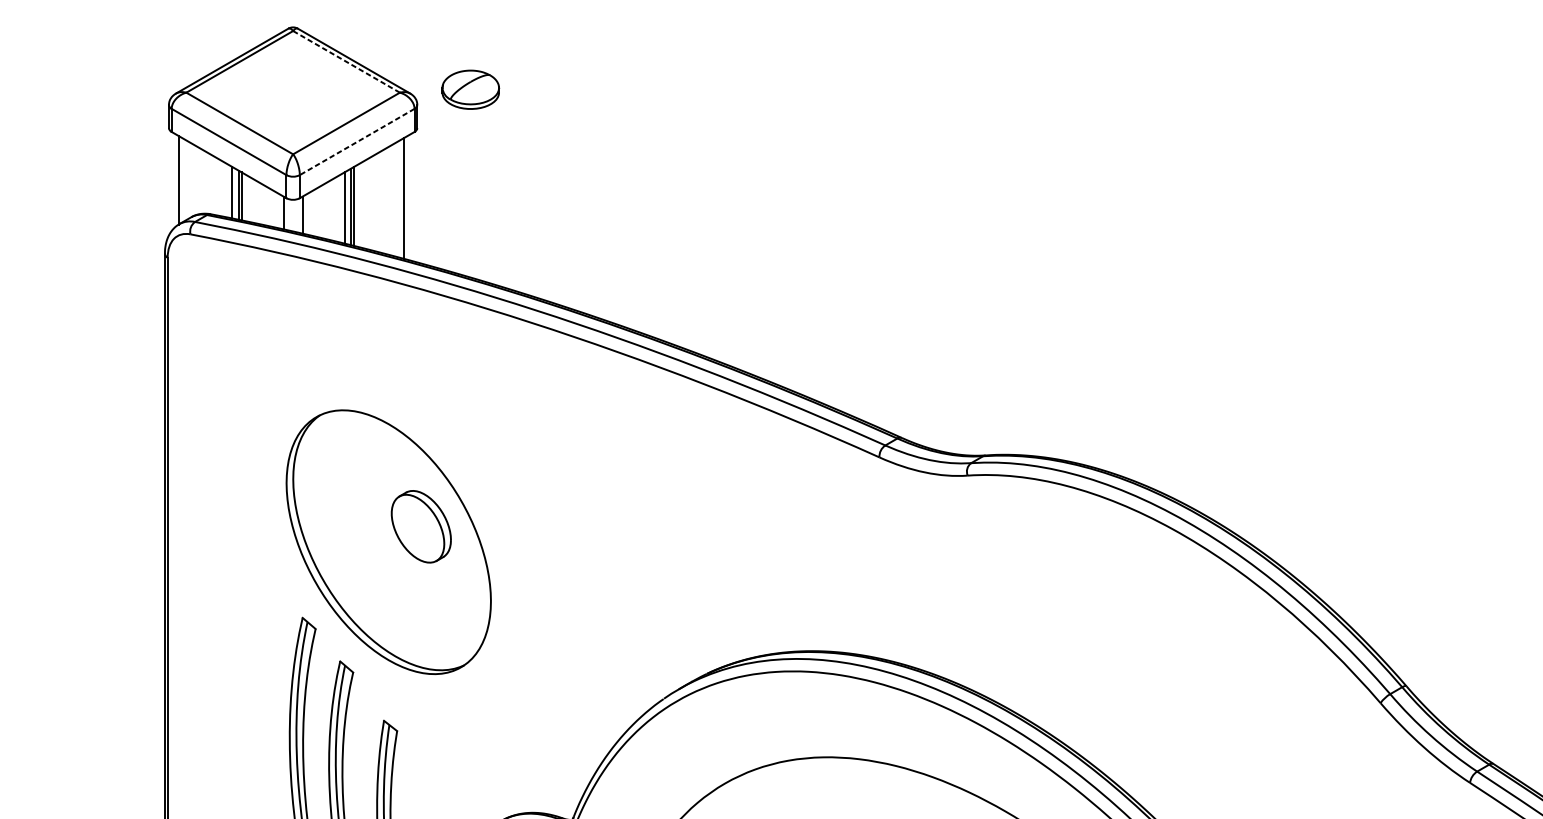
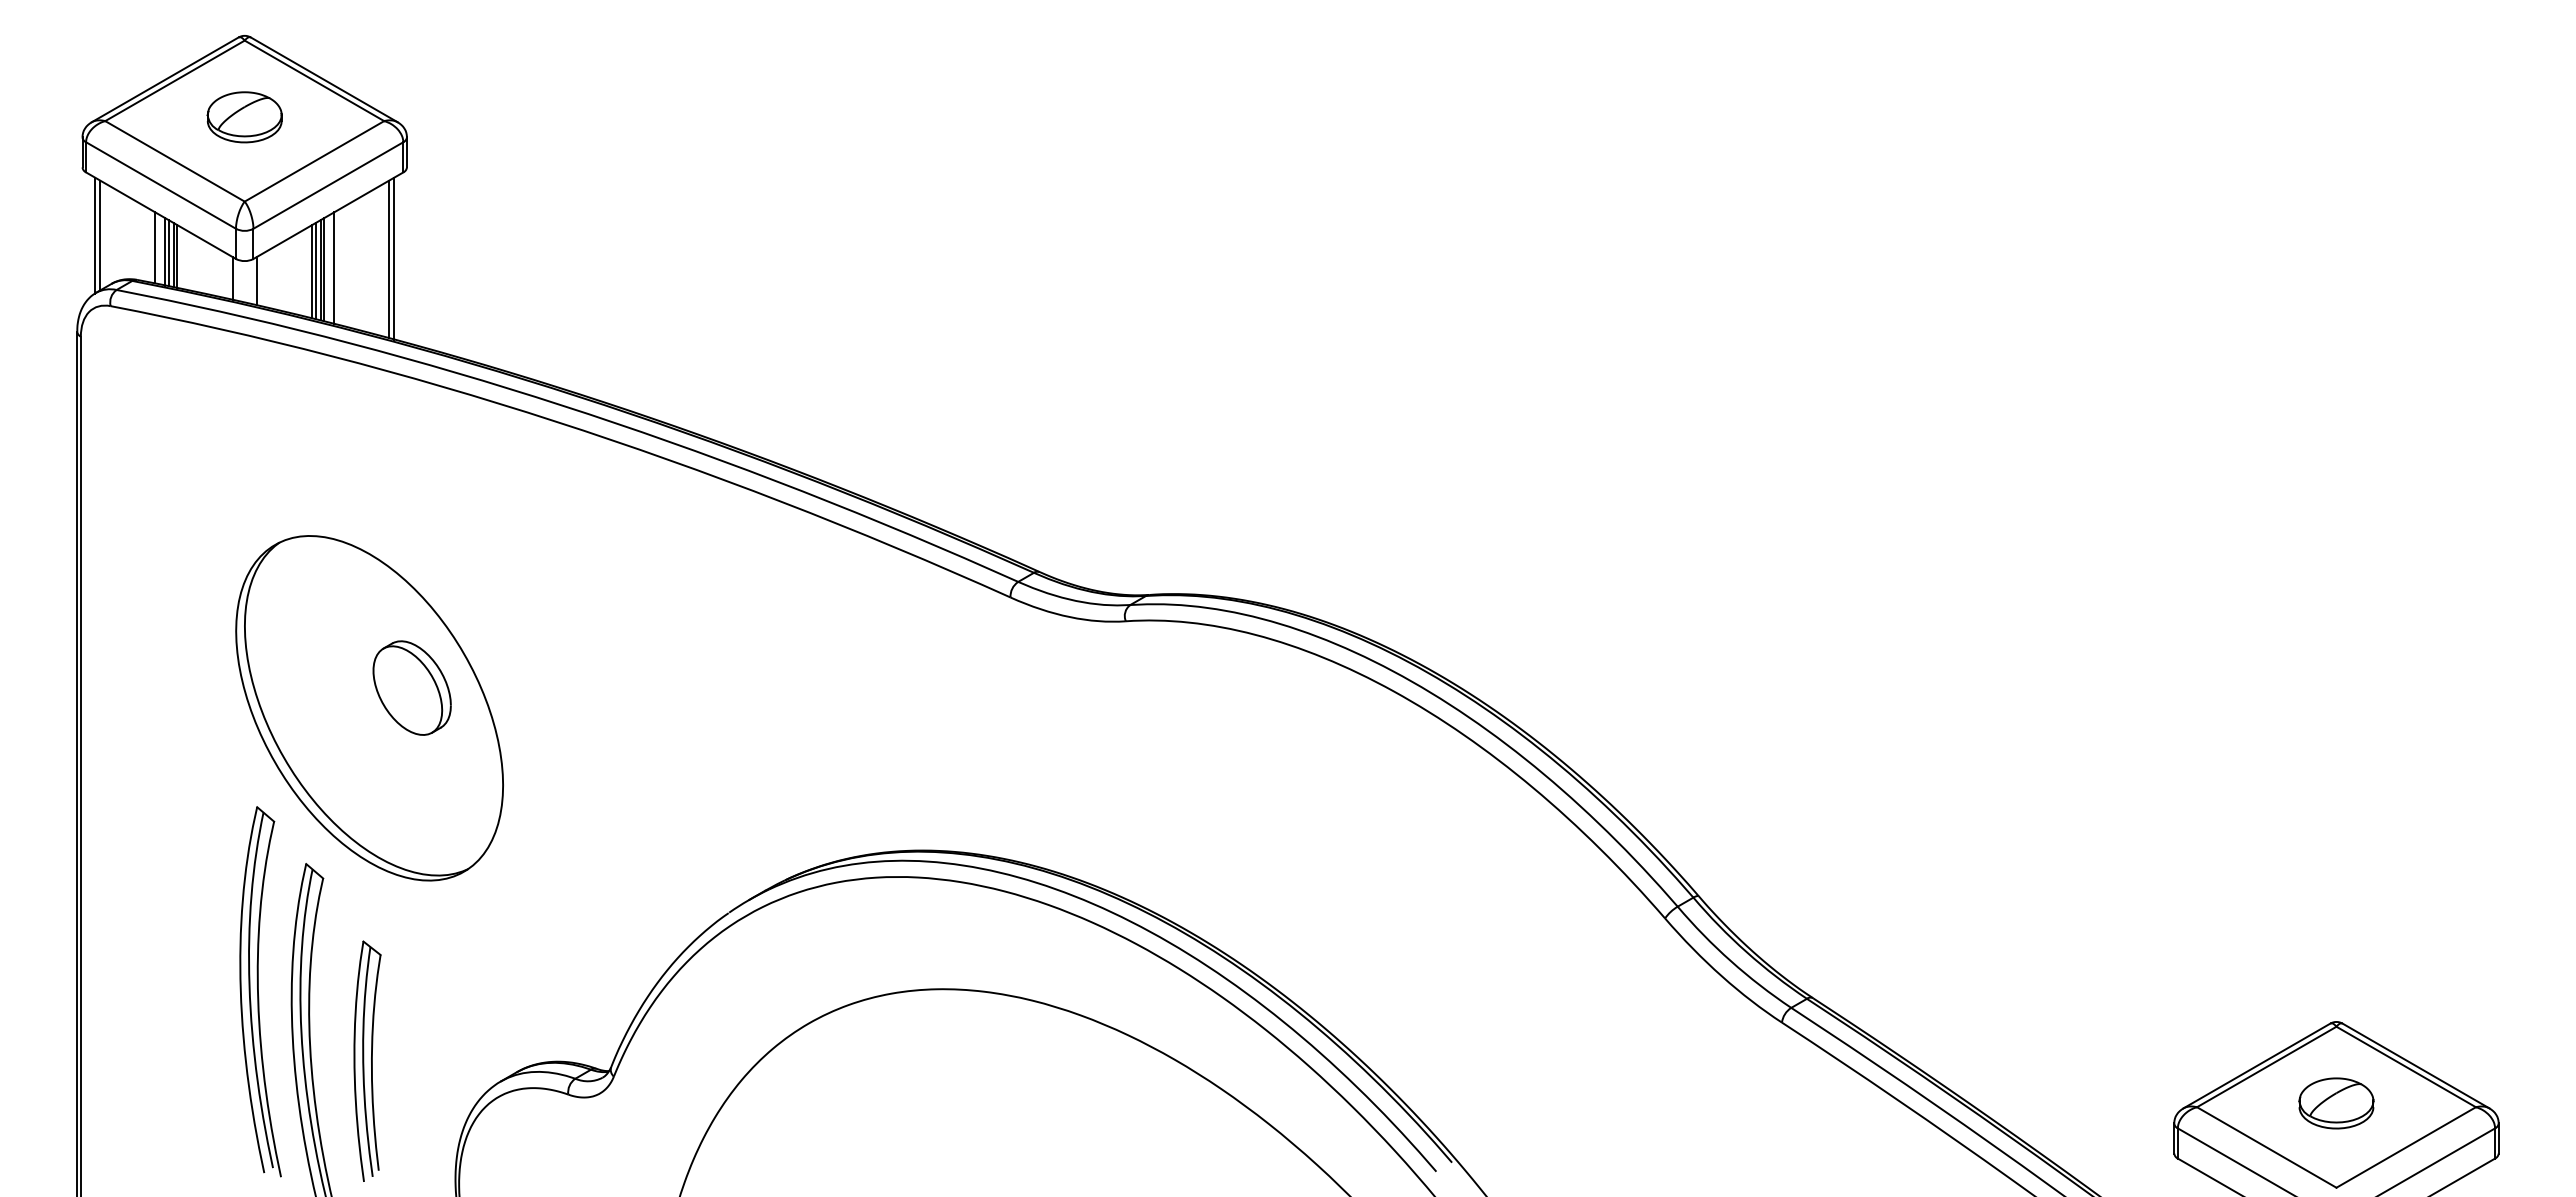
line: (346, 61) -> (314, 80), dashed -> solid
part: (470, 89) -> (244, 117), moved
line: (357, 141) -> (328, 185), dashed -> solid
line: (182, 180) -> (100, 235), added
line: (224, 189) -> (155, 247), added
line: (234, 194) -> (168, 253), added
line: (407, 197) -> (394, 258), added
line: (361, 204) -> (334, 267), added
line: (347, 207) -> (315, 271), added

